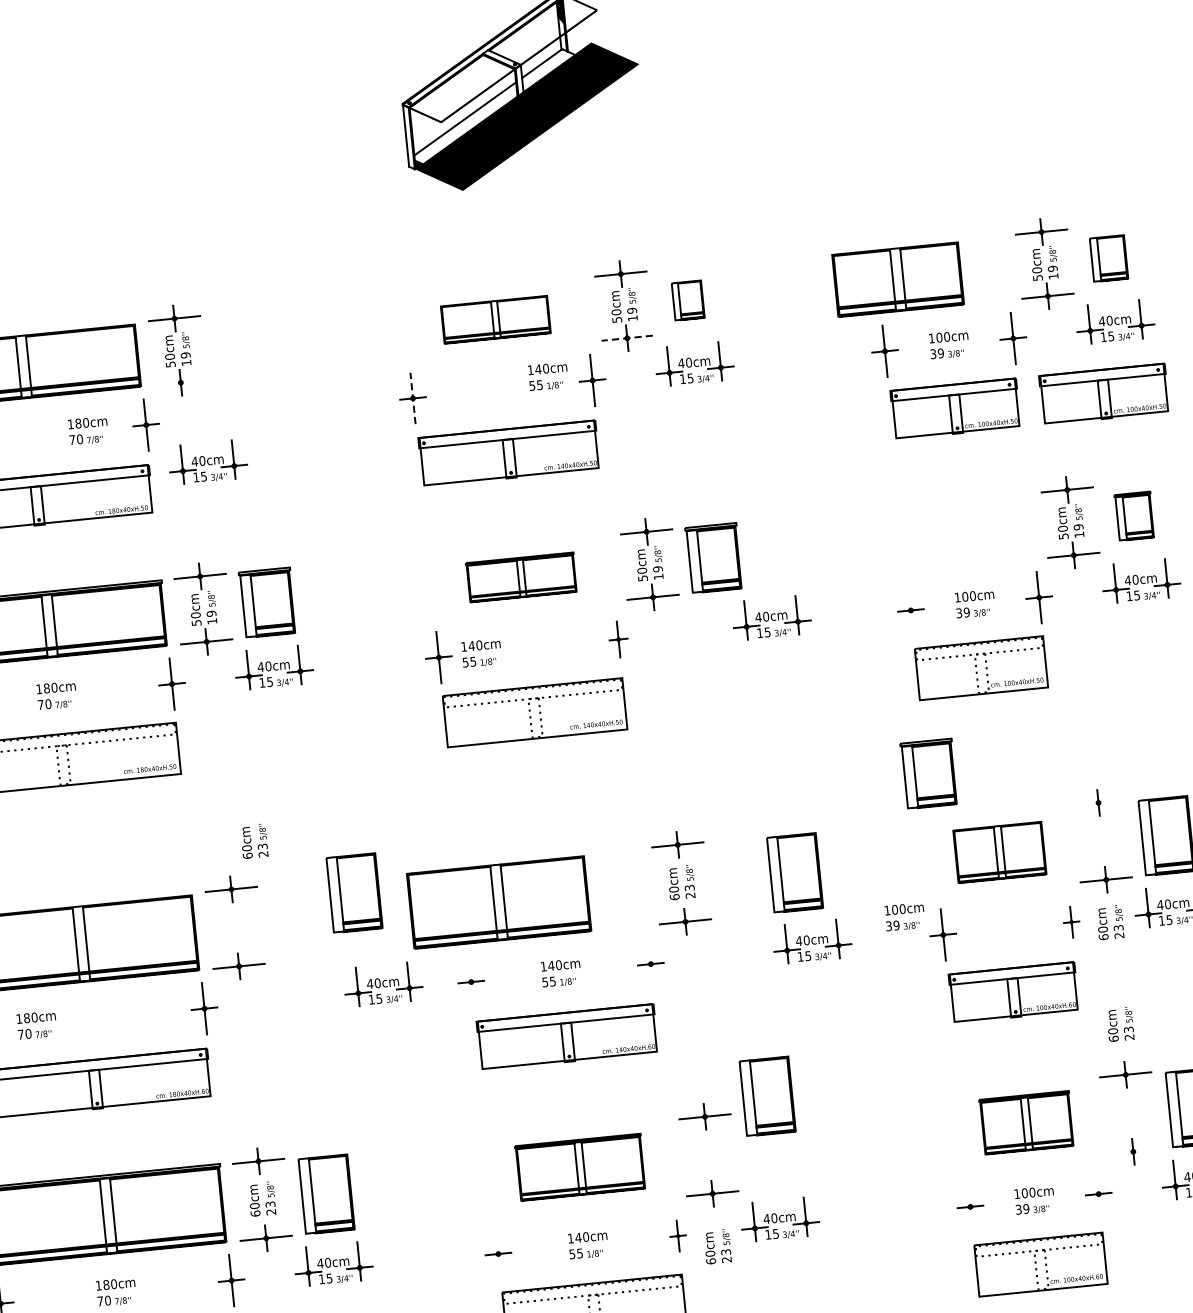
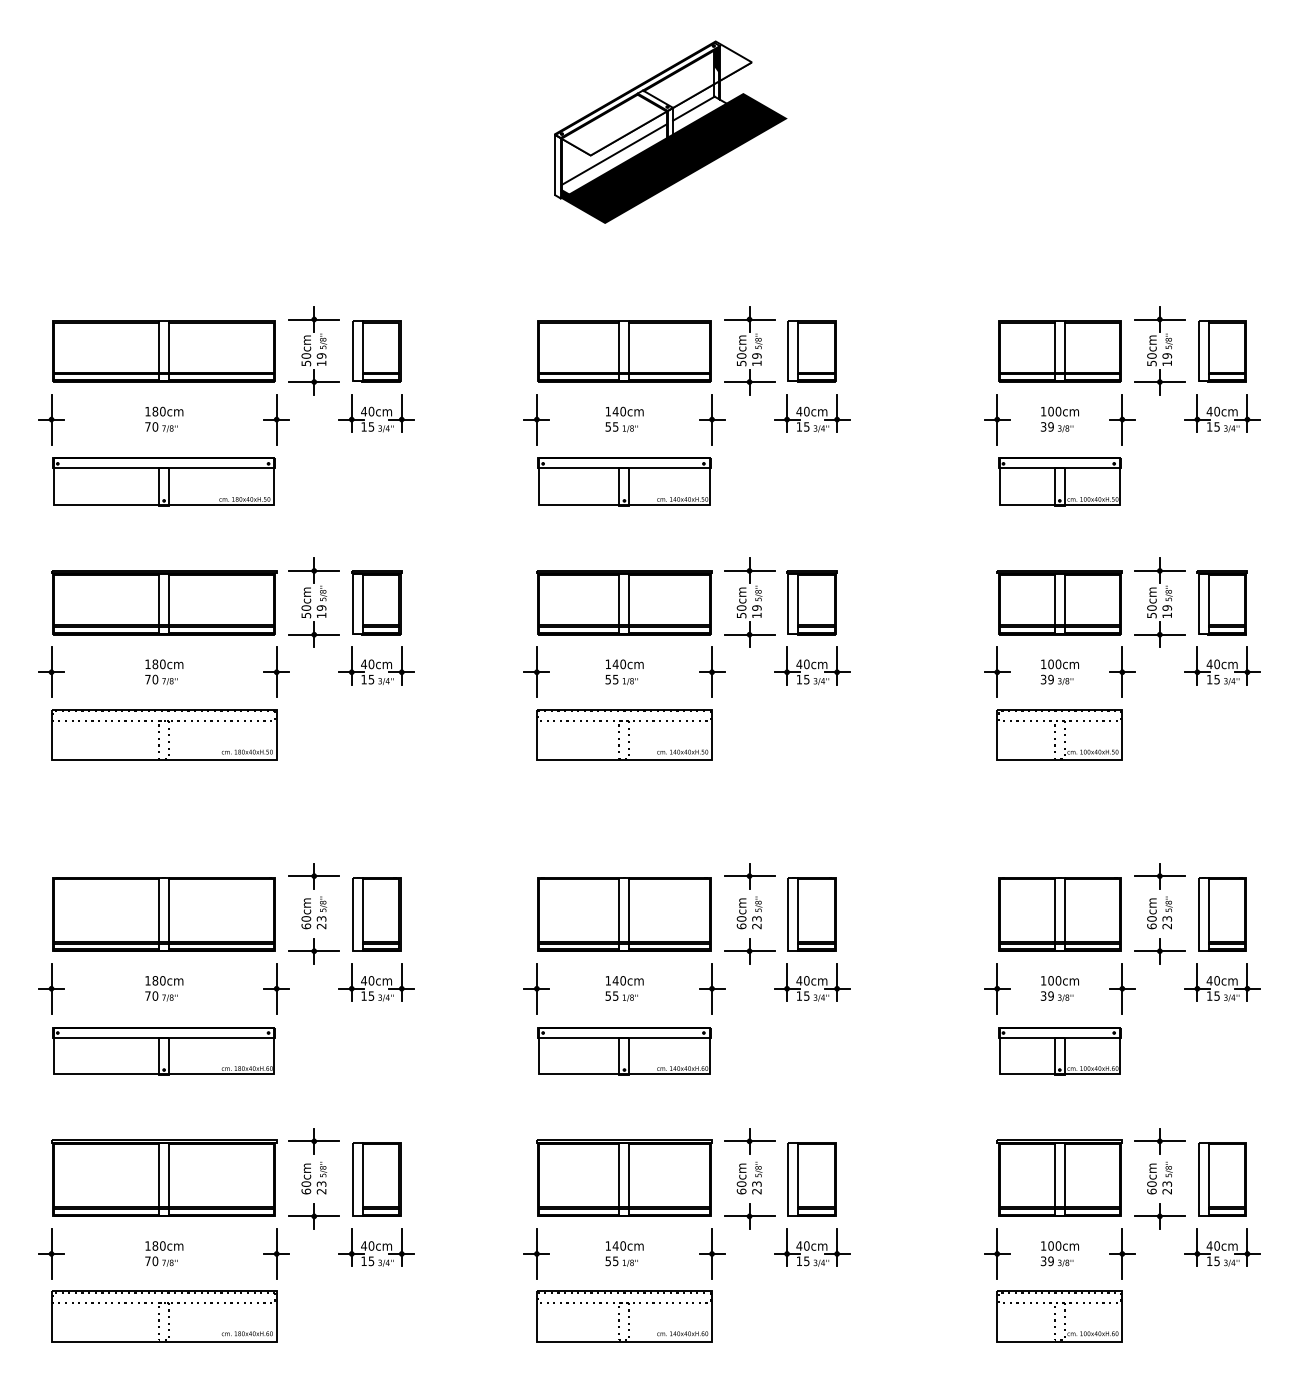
part: (1109, 258) -> (1222, 351), size x1.43
part: (897, 279) -> (1059, 351), moved
part: (687, 300) -> (811, 351), size x1.67
part: (495, 319) -> (624, 351), size x1.67
line: (627, 338) -> (749, 382), dashed -> solid
part: (241, 345) -> (376, 351), added
text: (548, 376) -> (624, 419), moved
line: (181, 383) -> (314, 382), added
part: (1103, 393) -> (1204, 481), removed
line: (412, 398) -> (536, 419), dashed -> solid
text: (88, 430) -> (164, 419), moved
part: (207, 462) -> (376, 413), moved
part: (1133, 515) -> (1221, 602), size x1.43
part: (967, 532) -> (1059, 602), added
part: (521, 577) -> (624, 602), size x1.67
line: (911, 610) -> (997, 672), added
part: (772, 617) -> (812, 665), moved
part: (618, 638) -> (712, 671), size x1.43
text: (481, 652) -> (624, 671), moved
part: (928, 773) -> (998, 831), removed
line: (1098, 803) -> (1159, 876), added
text: (253, 840) -> (313, 912), moved
part: (999, 852) -> (1059, 914), size x1.43
part: (794, 872) -> (811, 914), moved
part: (354, 893) -> (376, 914), moved
part: (499, 902) -> (624, 914), moved
text: (904, 916) -> (1059, 988), moved
part: (1071, 921) -> (1122, 988), size x1.67
text: (1110, 922) -> (1159, 912), moved
part: (812, 941) -> (812, 982), moved
line: (651, 963) -> (712, 988), added
line: (470, 981) -> (536, 988), added
part: (383, 984) -> (376, 982), moved
text: (1120, 1023) -> (1159, 1177), moved
text: (37, 1025) -> (164, 988), moved
part: (767, 1096) -> (811, 1179), moved
part: (1026, 1122) -> (1059, 1177), size x1.43
line: (1133, 1151) -> (1159, 1216), added
part: (580, 1166) -> (624, 1177), size x1.43
line: (1098, 1193) -> (1122, 1253), added
line: (970, 1206) -> (997, 1253), added
part: (678, 1235) -> (712, 1253), size x1.67
text: (717, 1246) -> (749, 1177), moved
line: (497, 1253) -> (536, 1253), added

